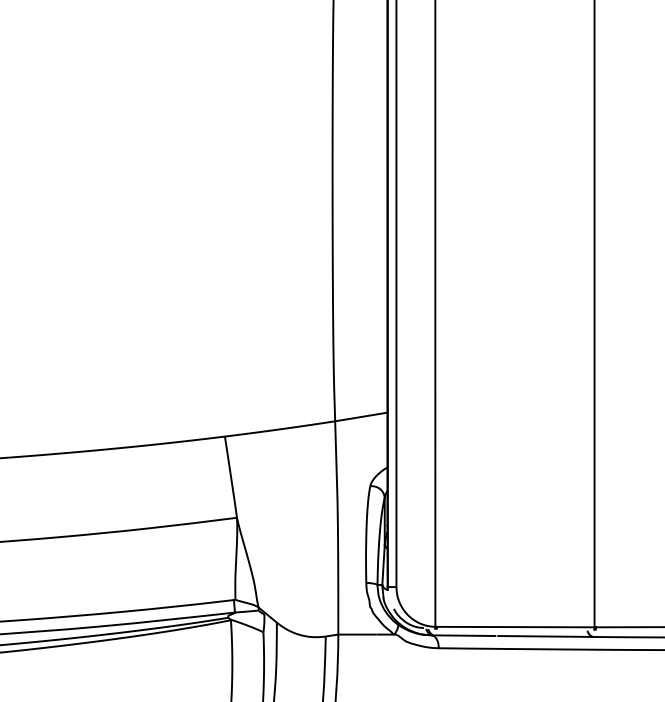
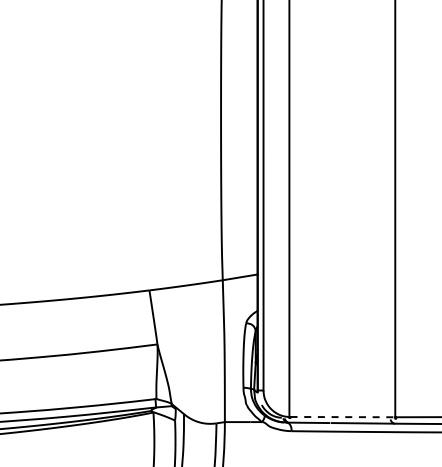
line: (516, 627) -> (343, 417), solid -> dashed

